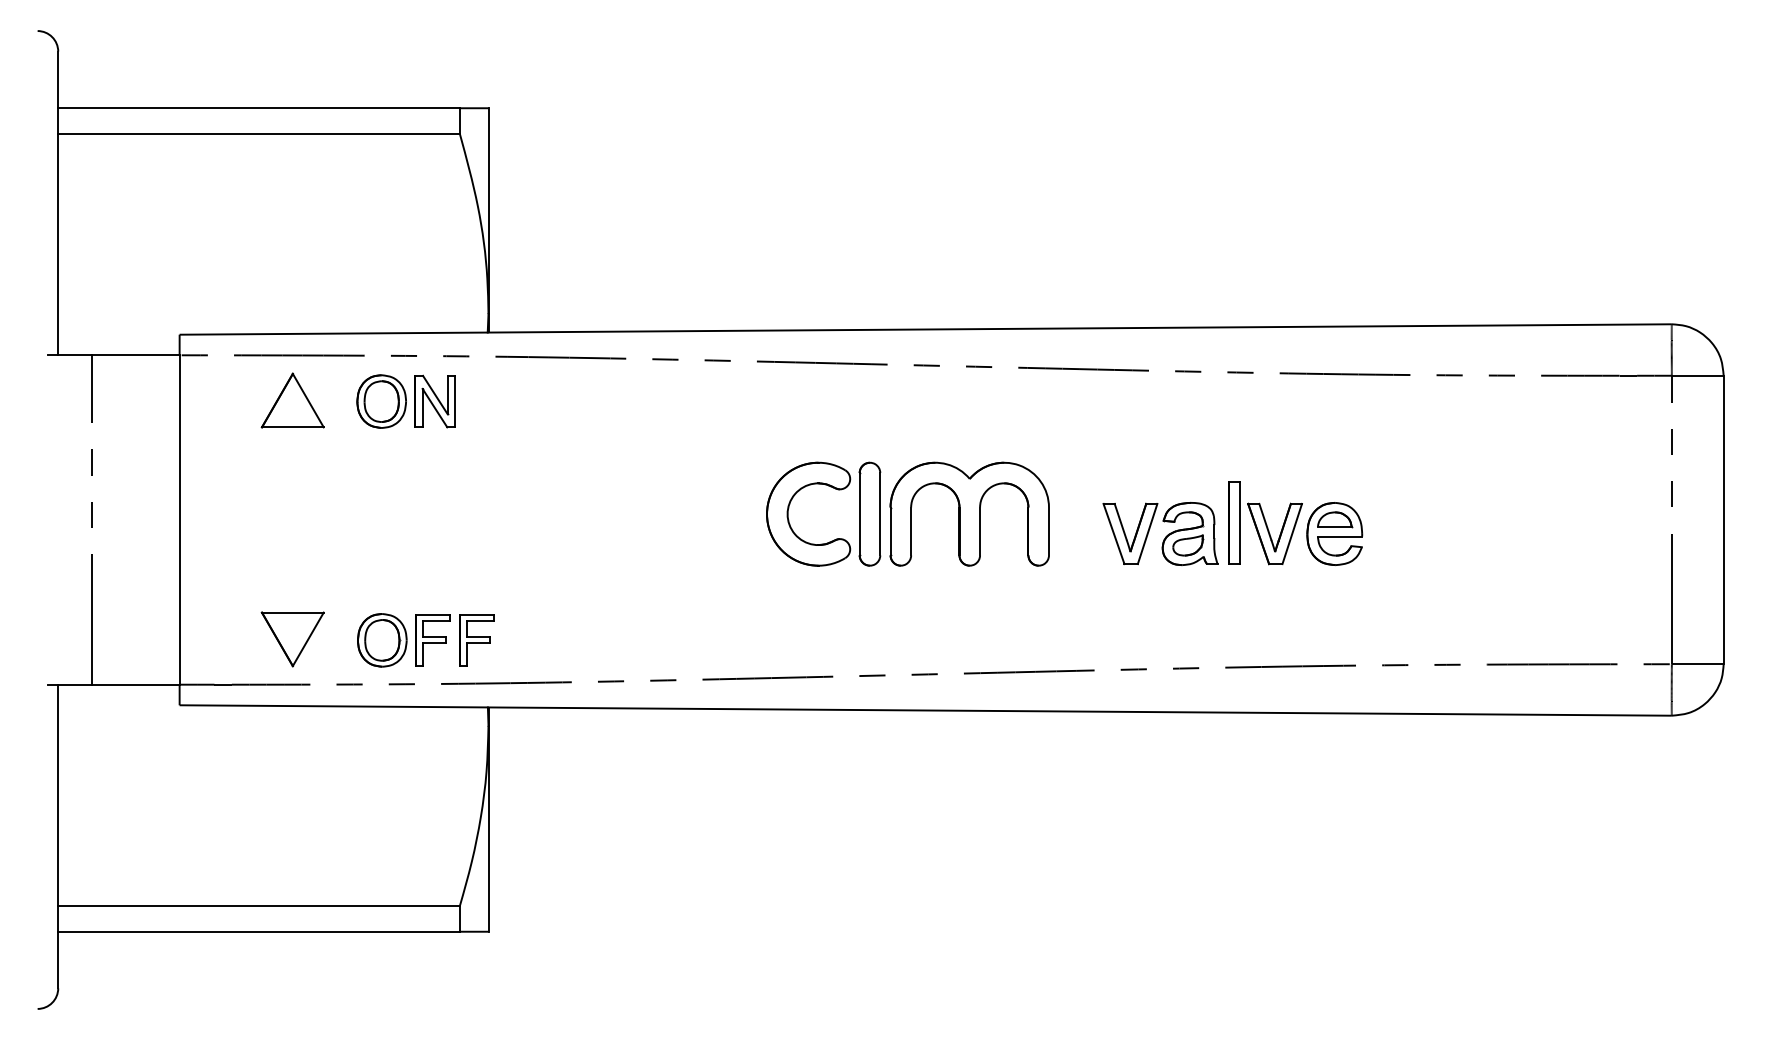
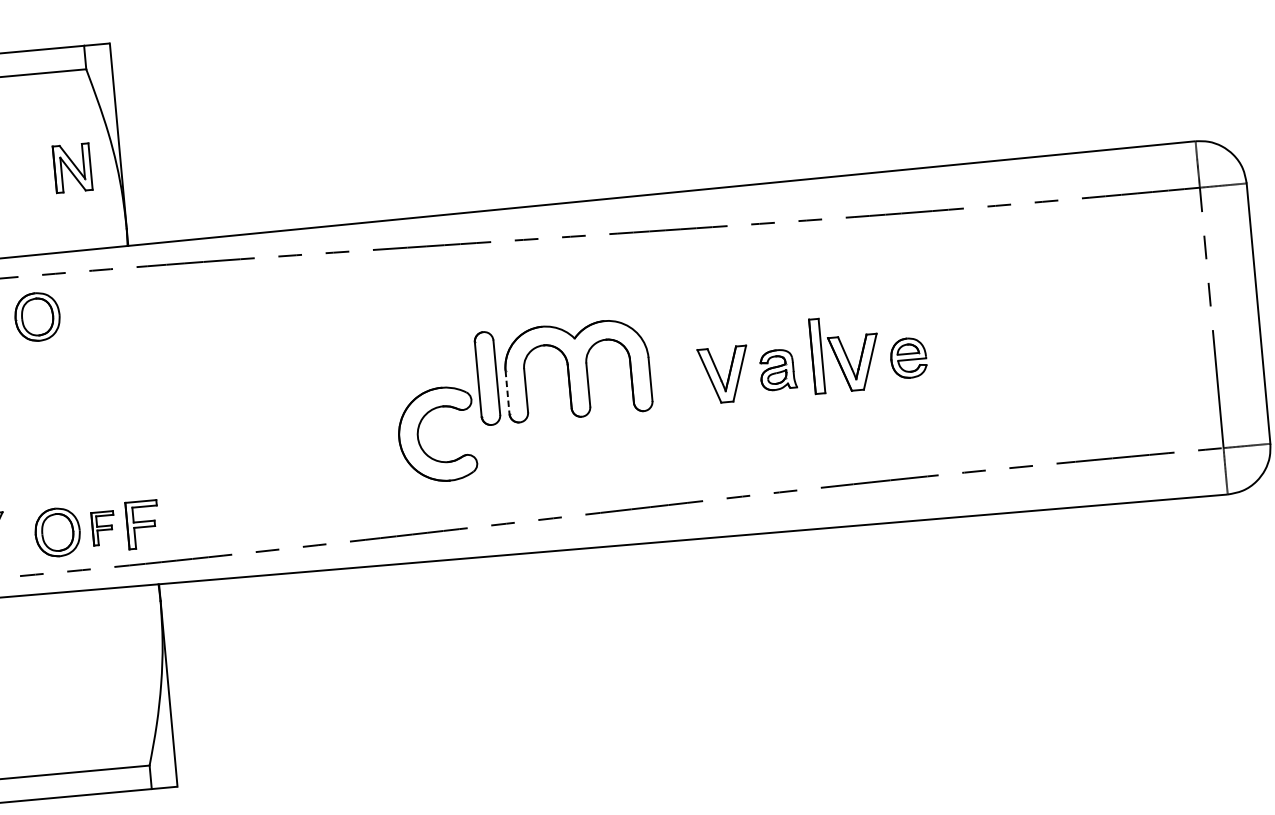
part: (434, 401) -> (72, 168), moved
part: (789, 508) -> (419, 431), moved
line: (890, 531) -> (507, 392), solid -> dashed
part: (1189, 533) -> (777, 369), size x0.7
part: (1334, 533) -> (908, 357), size x0.7
part: (432, 640) -> (103, 528), size x0.7

